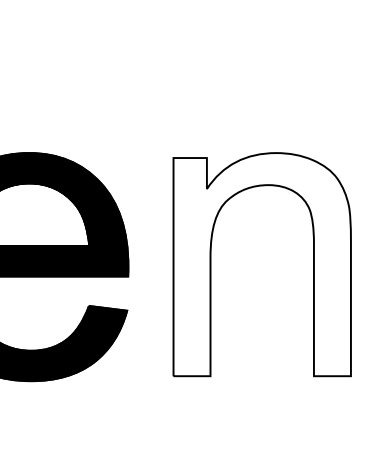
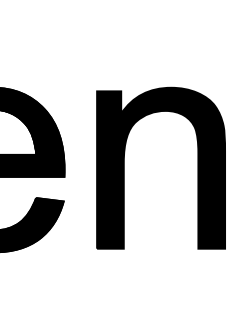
fill: (261, 264) -> (160, 168), added

